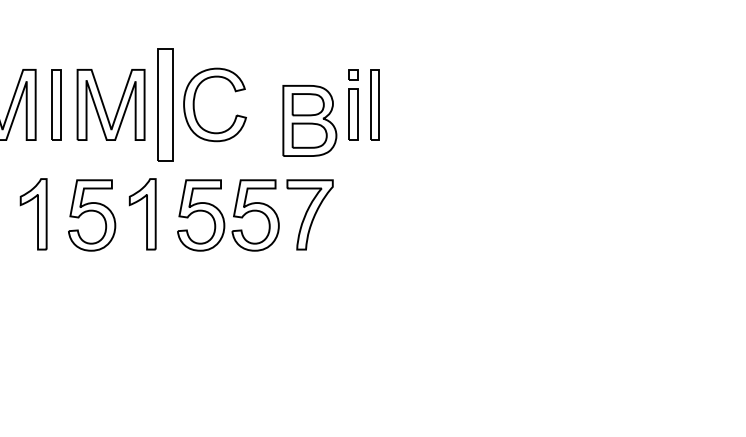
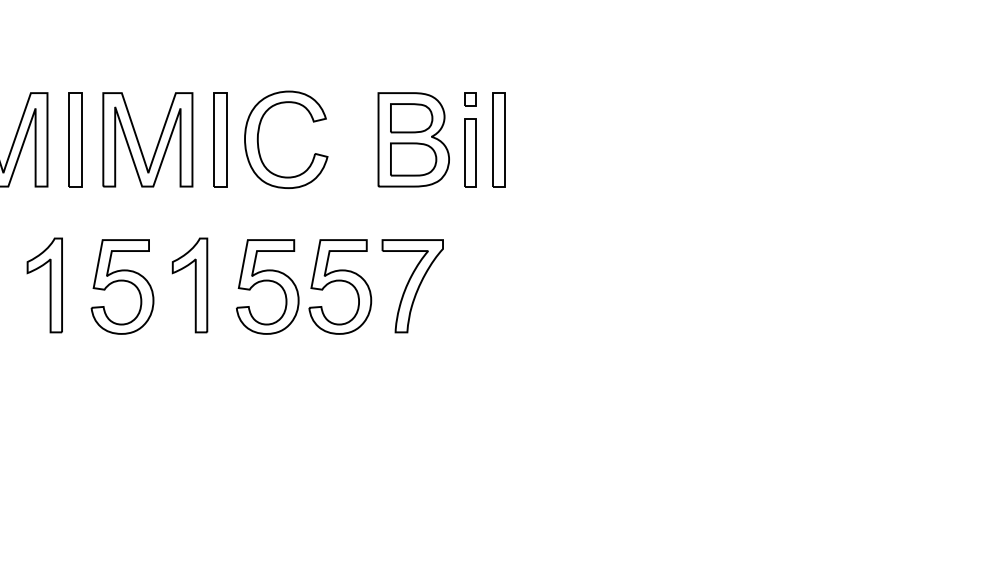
part: (165, 104) -> (220, 139), size x0.62
part: (309, 120) -> (413, 139), moved

